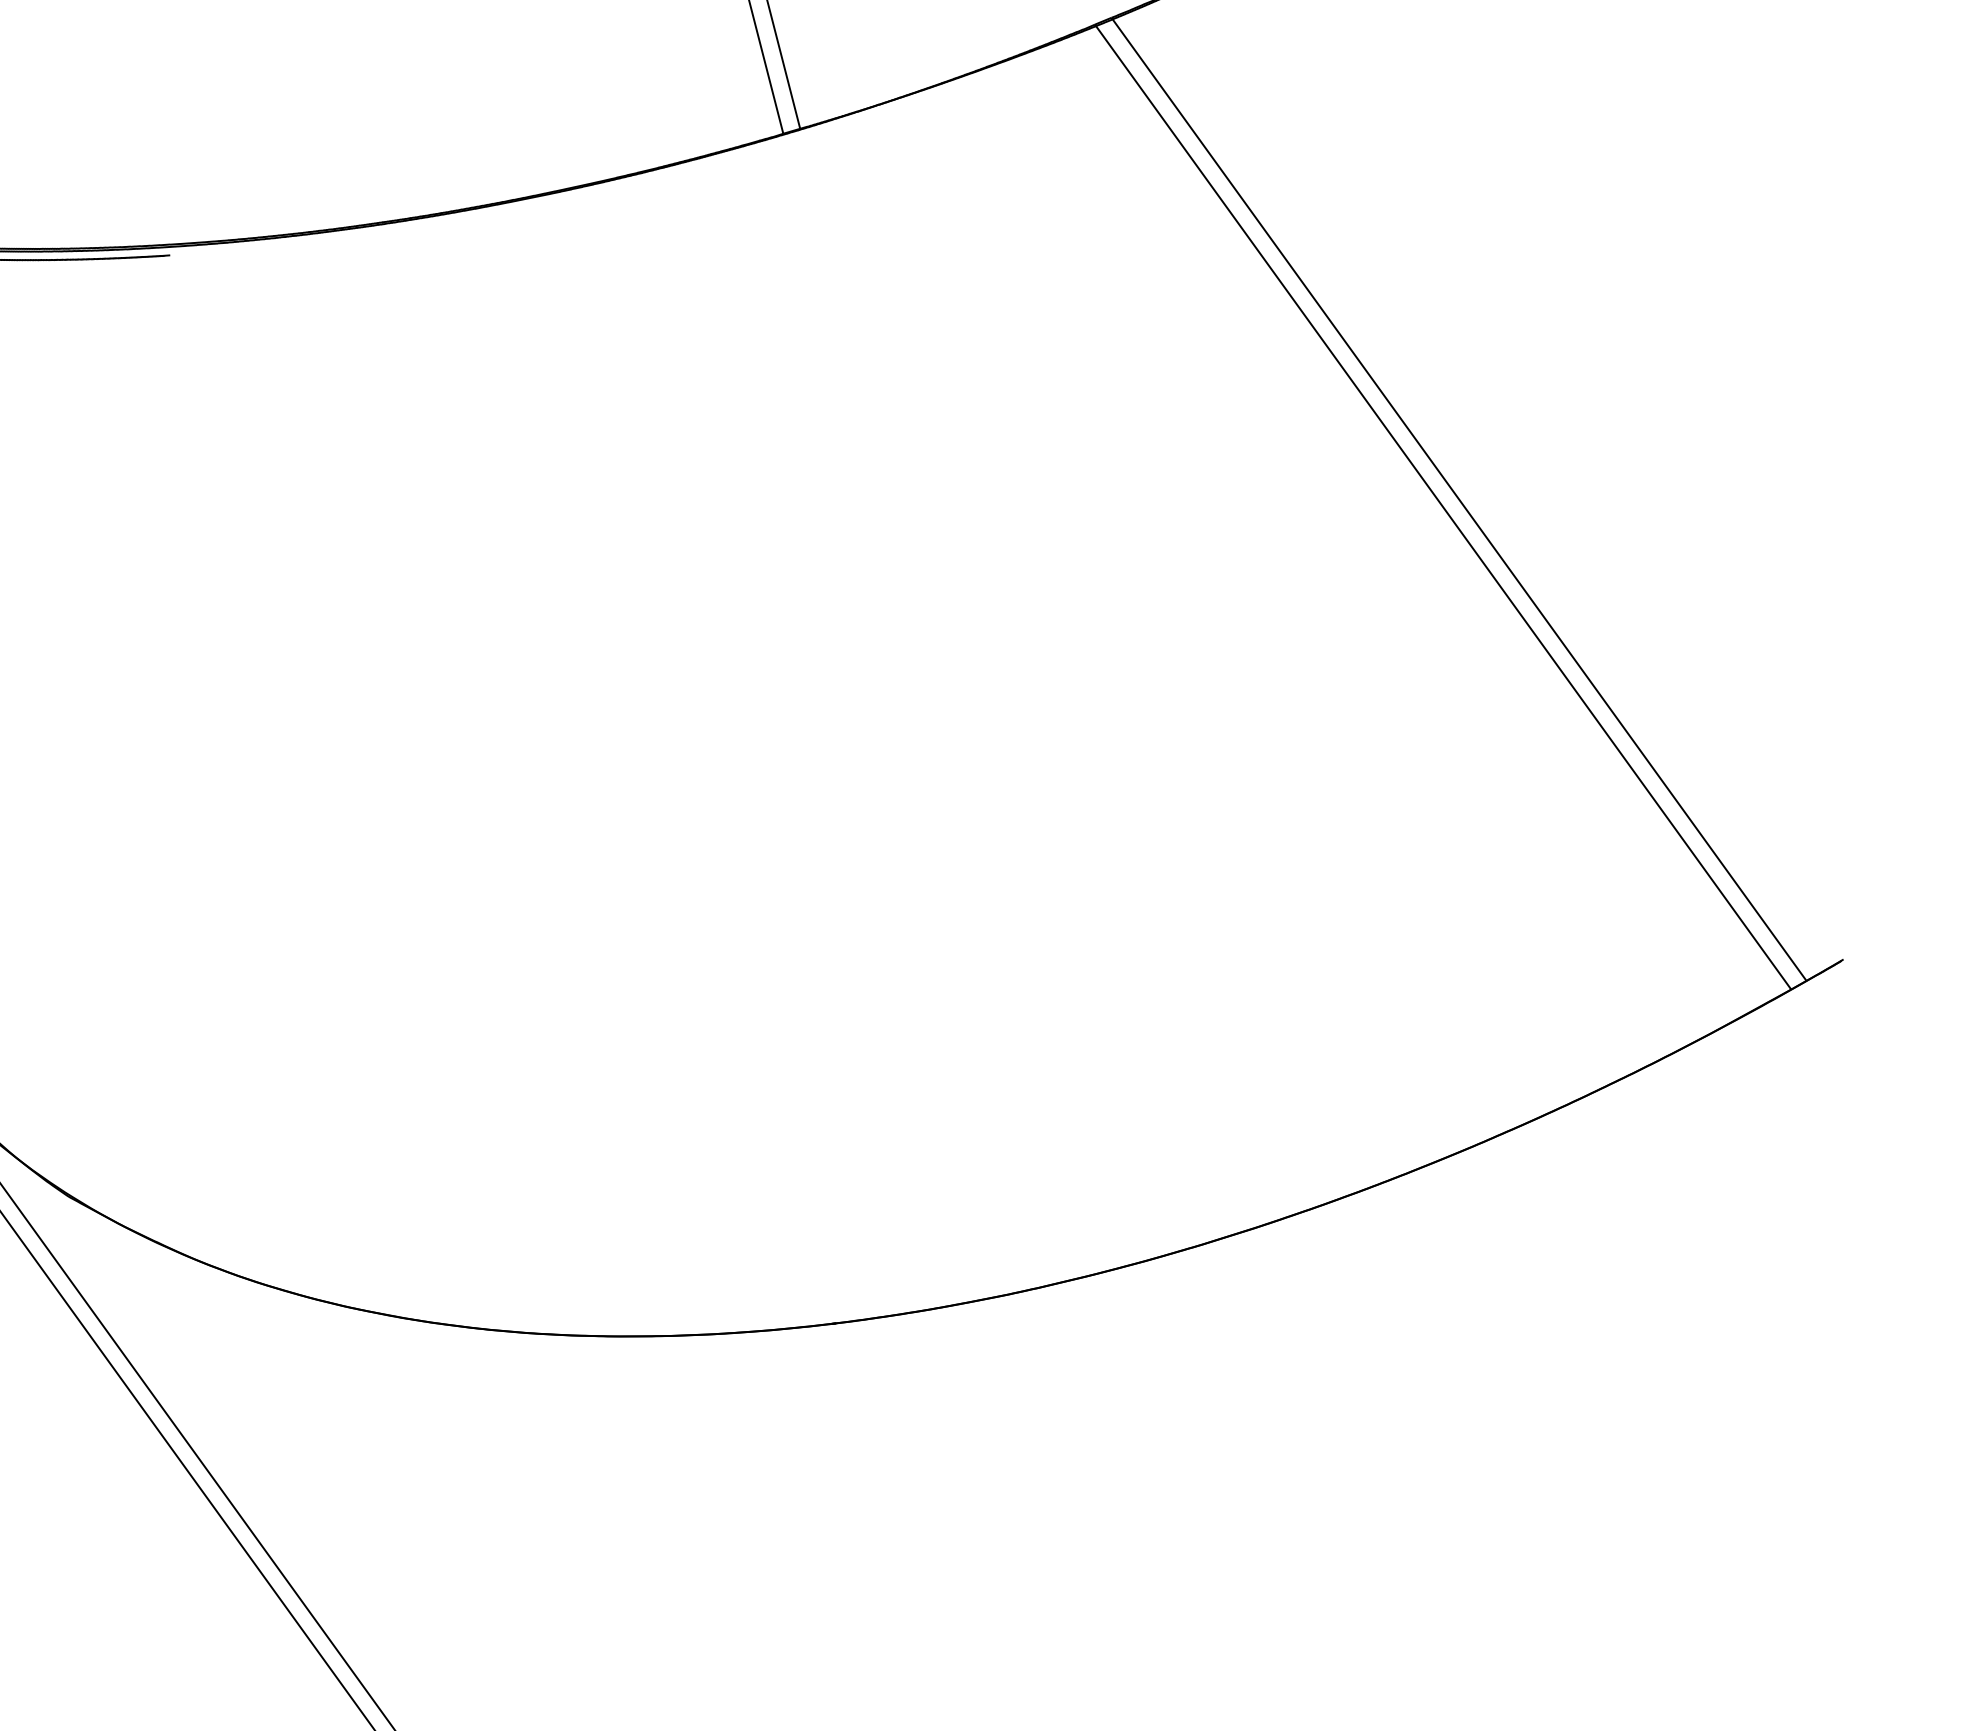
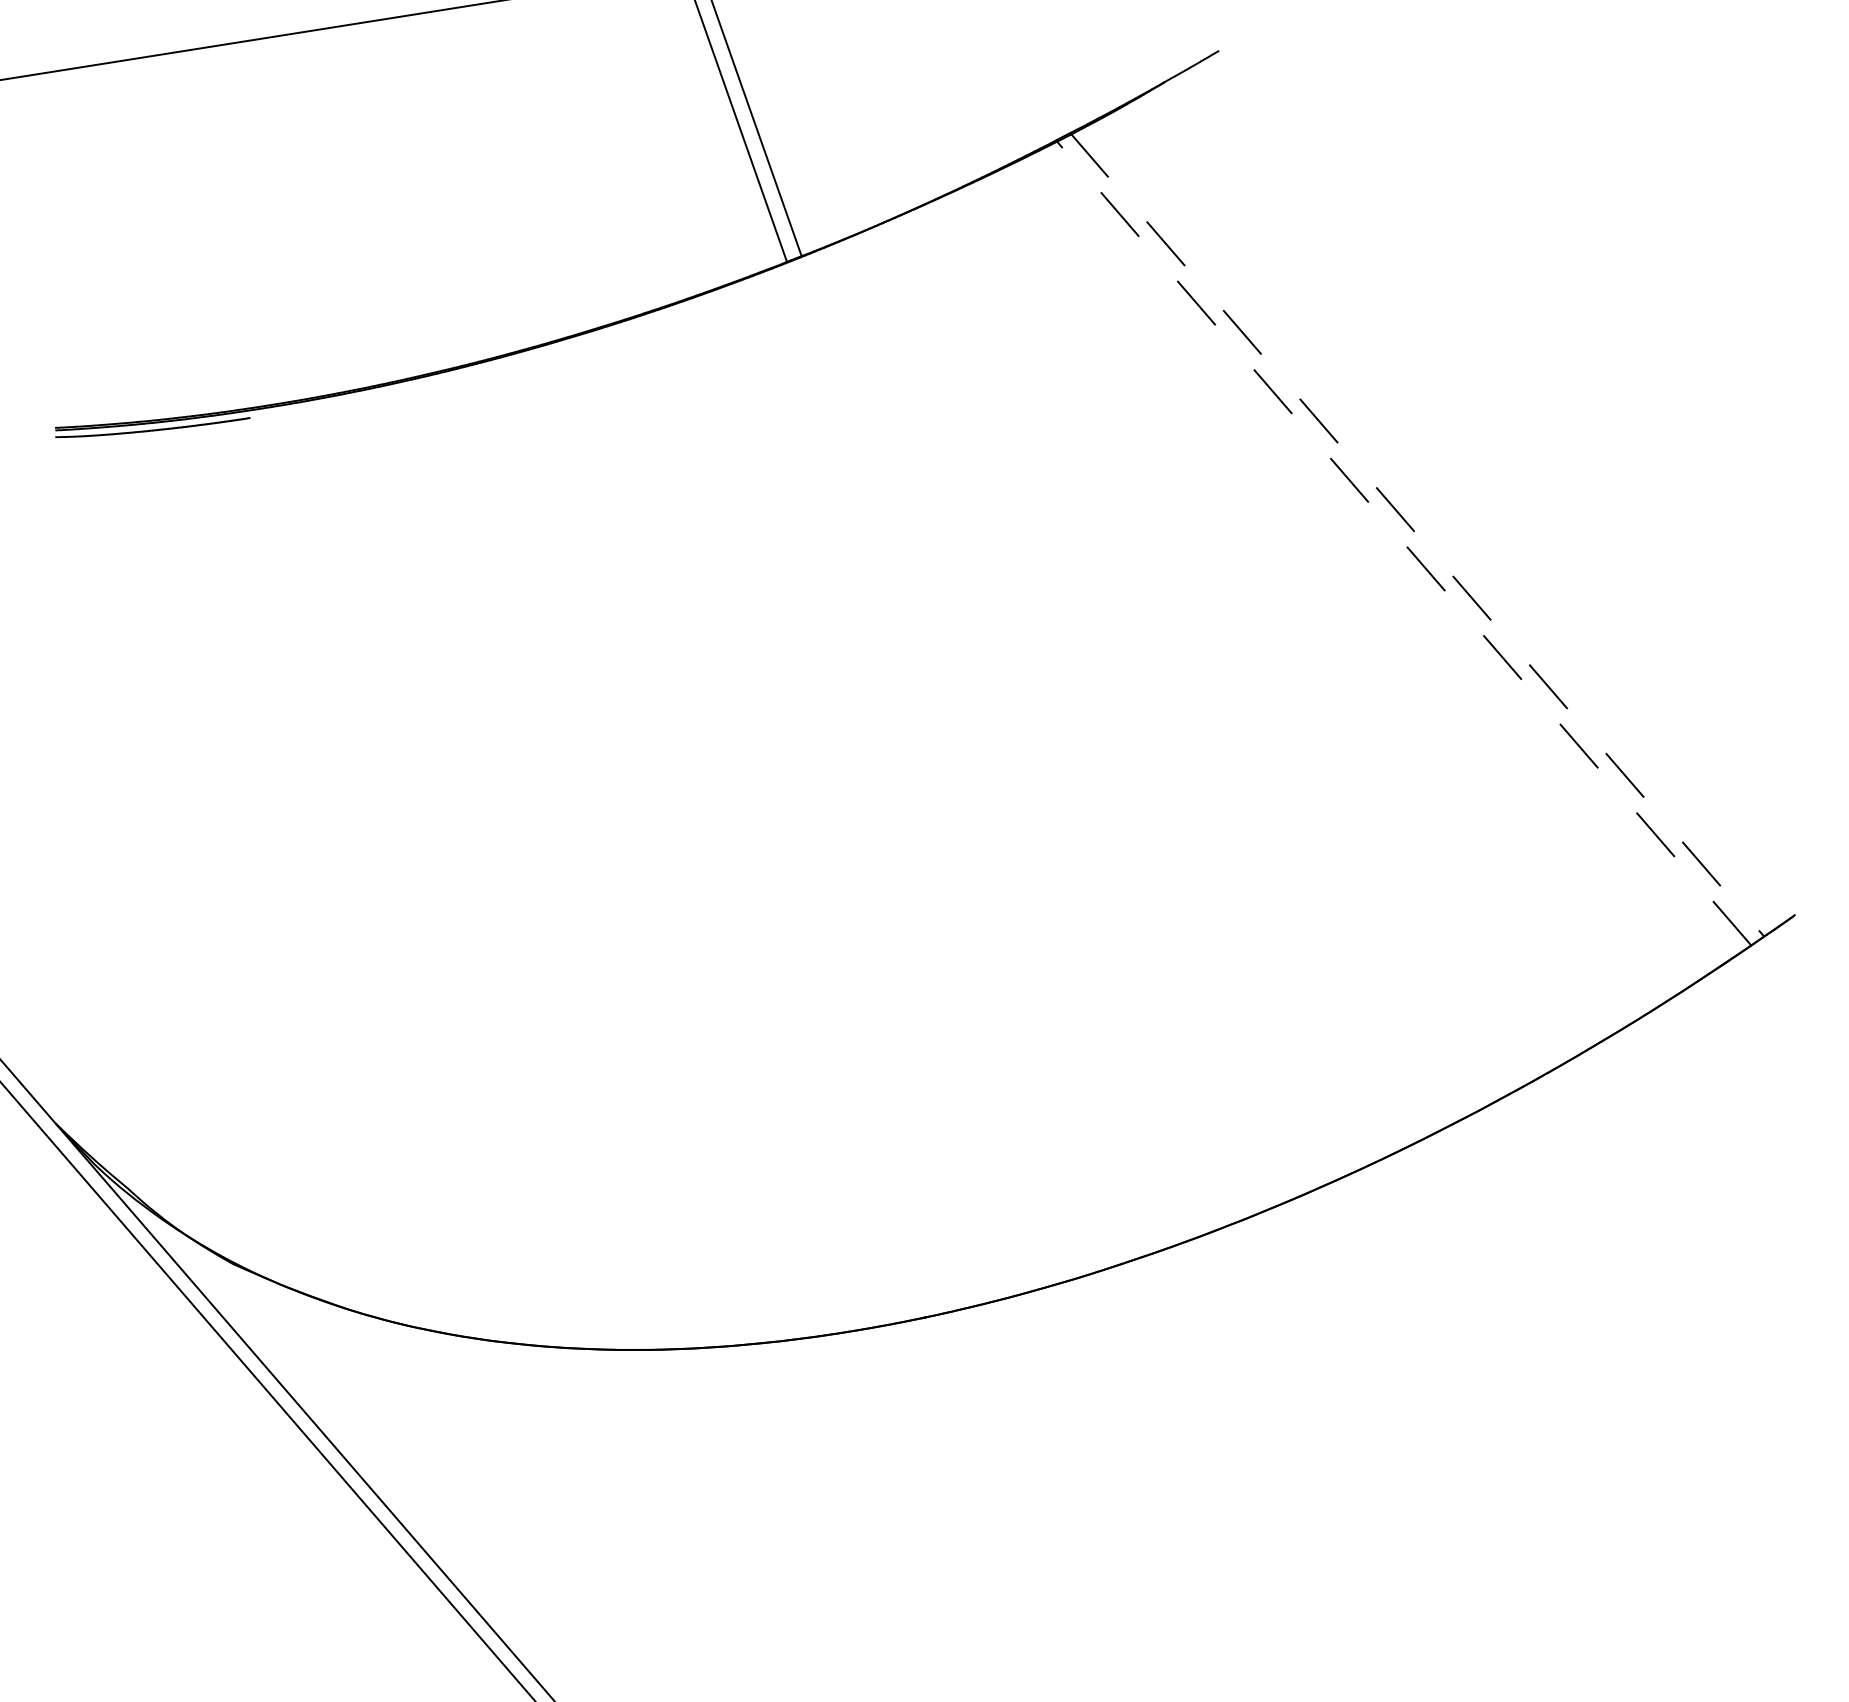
line: (1459, 499) -> (1417, 534), solid -> dashed
line: (1442, 506) -> (1403, 542), solid -> dashed

